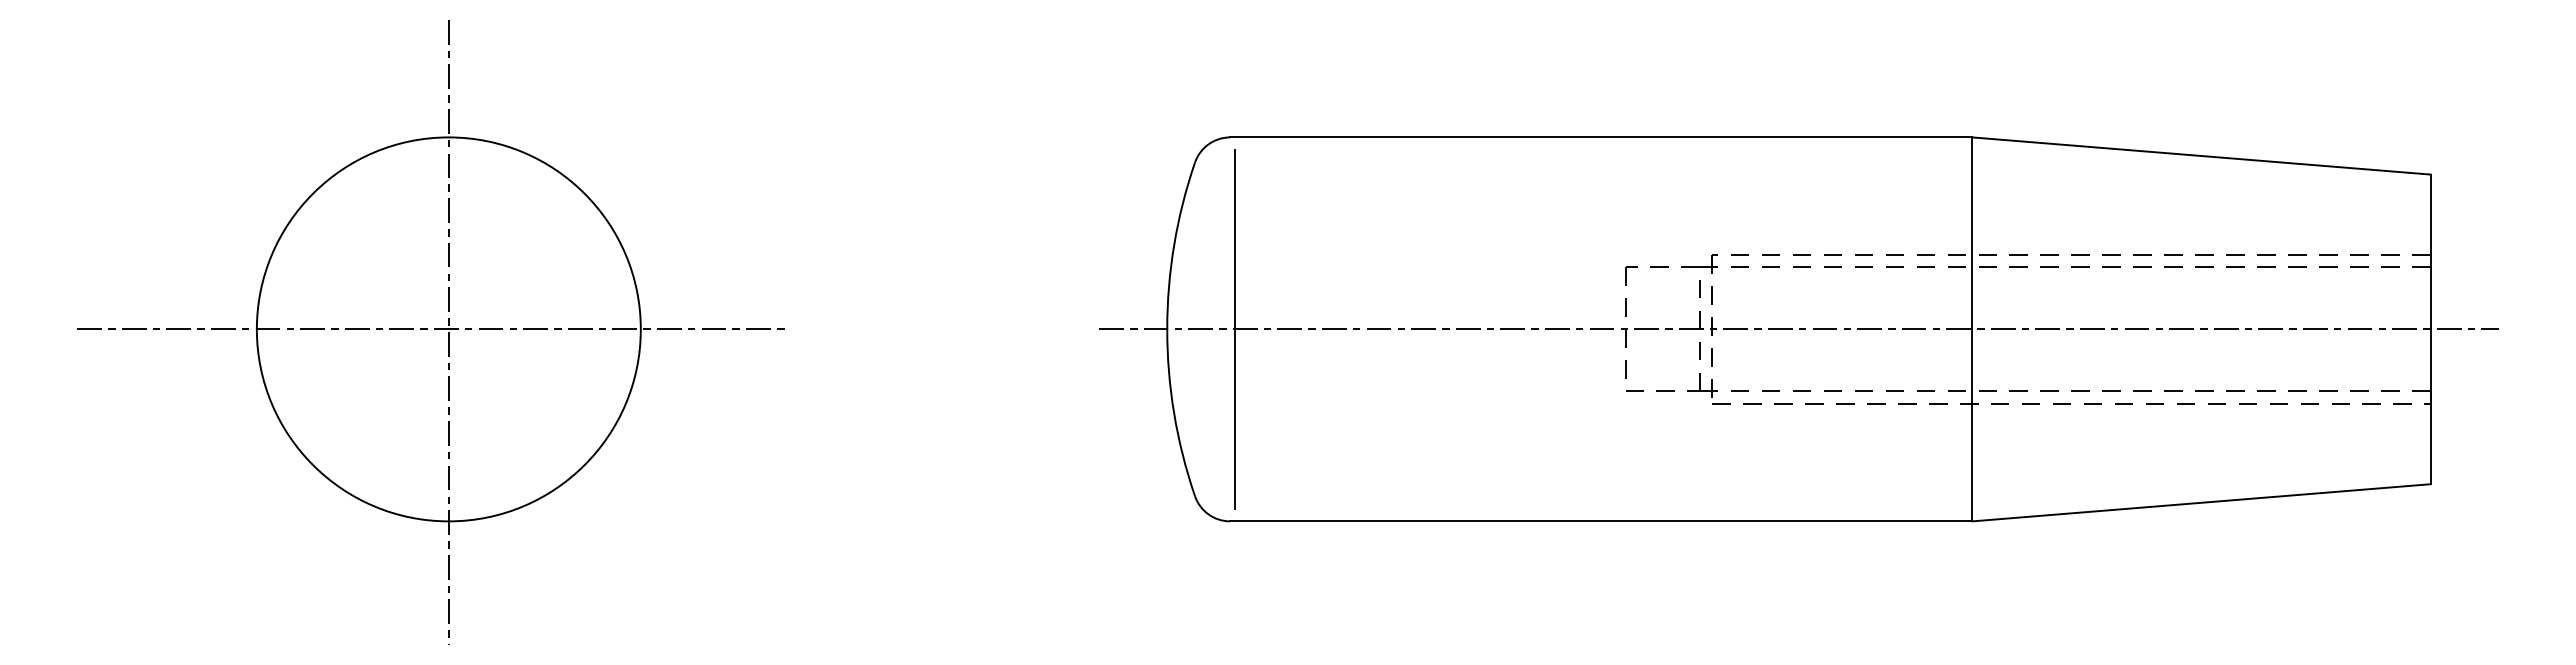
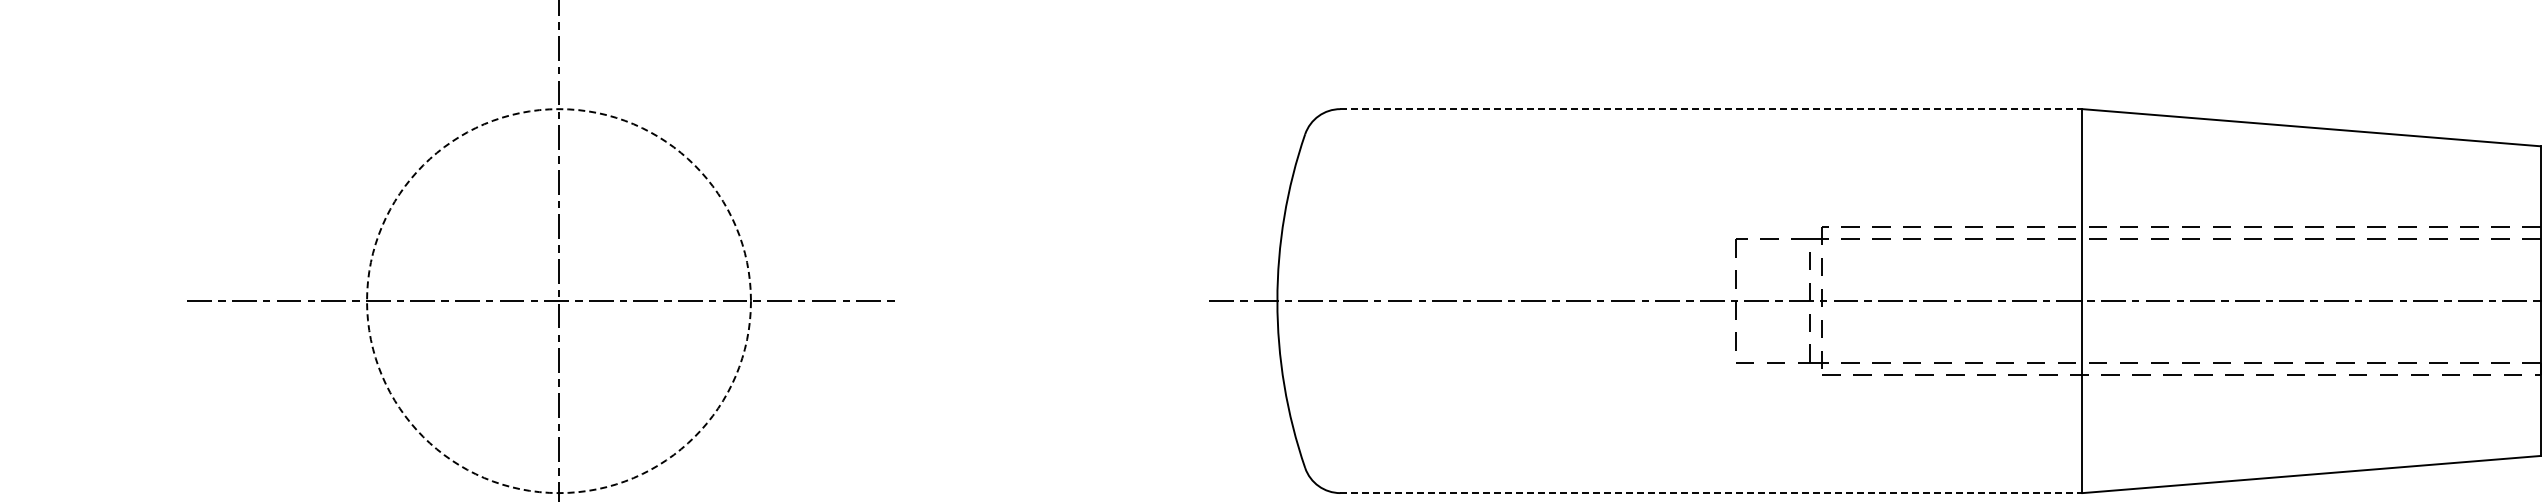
line: (1601, 137) -> (1711, 109), solid -> dashed
line: (1235, 328) -> (1345, 300), removed
circle: (448, 329) -> (558, 301), solid -> dashed
line: (1601, 521) -> (1711, 493), solid -> dashed

